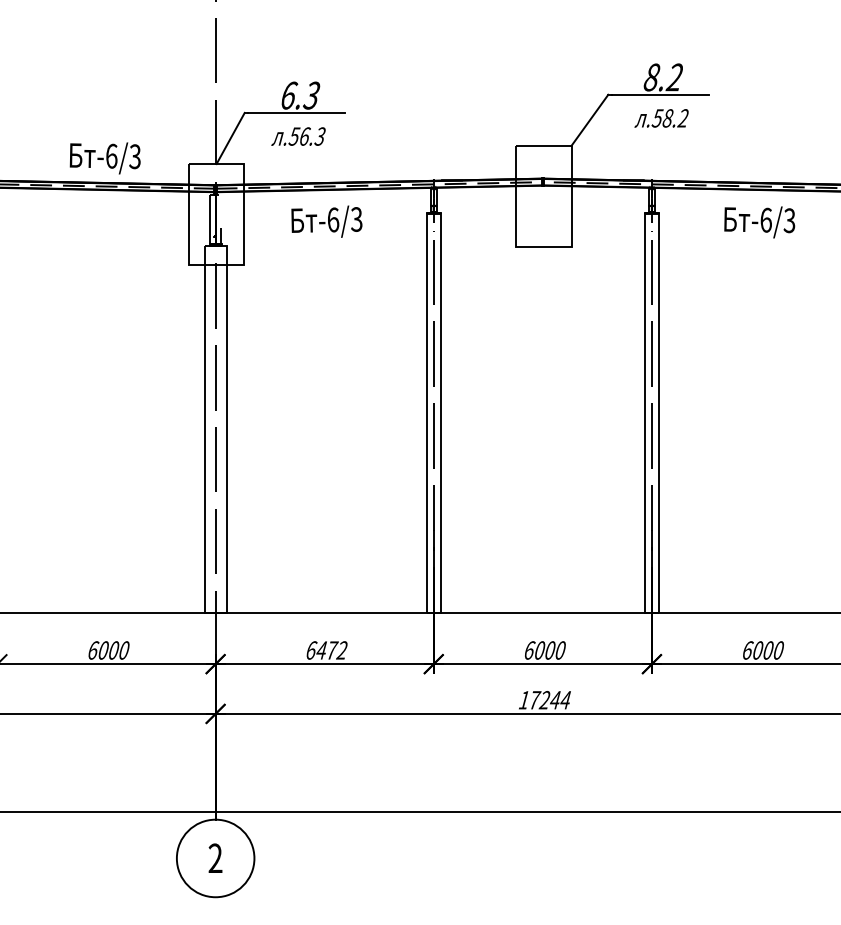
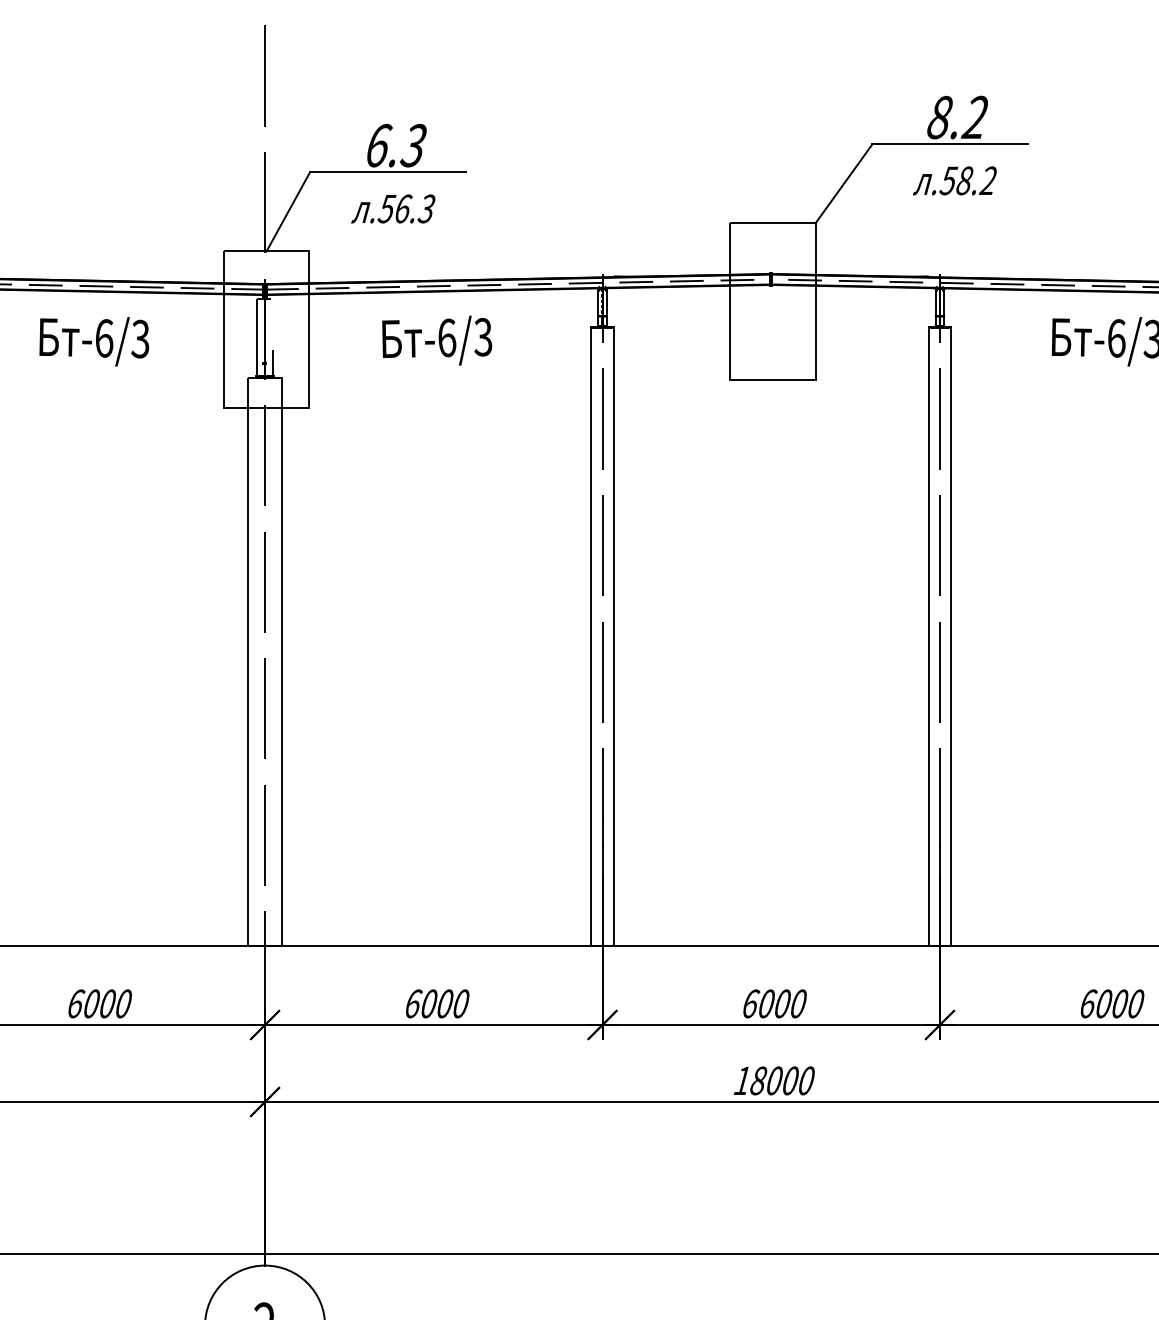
text: (104, 158) -> (93, 341), moved
text: (331, 650) -> (444, 1003), 6472 -> 6000
text: (550, 699) -> (783, 1079), 17244 -> 18000

